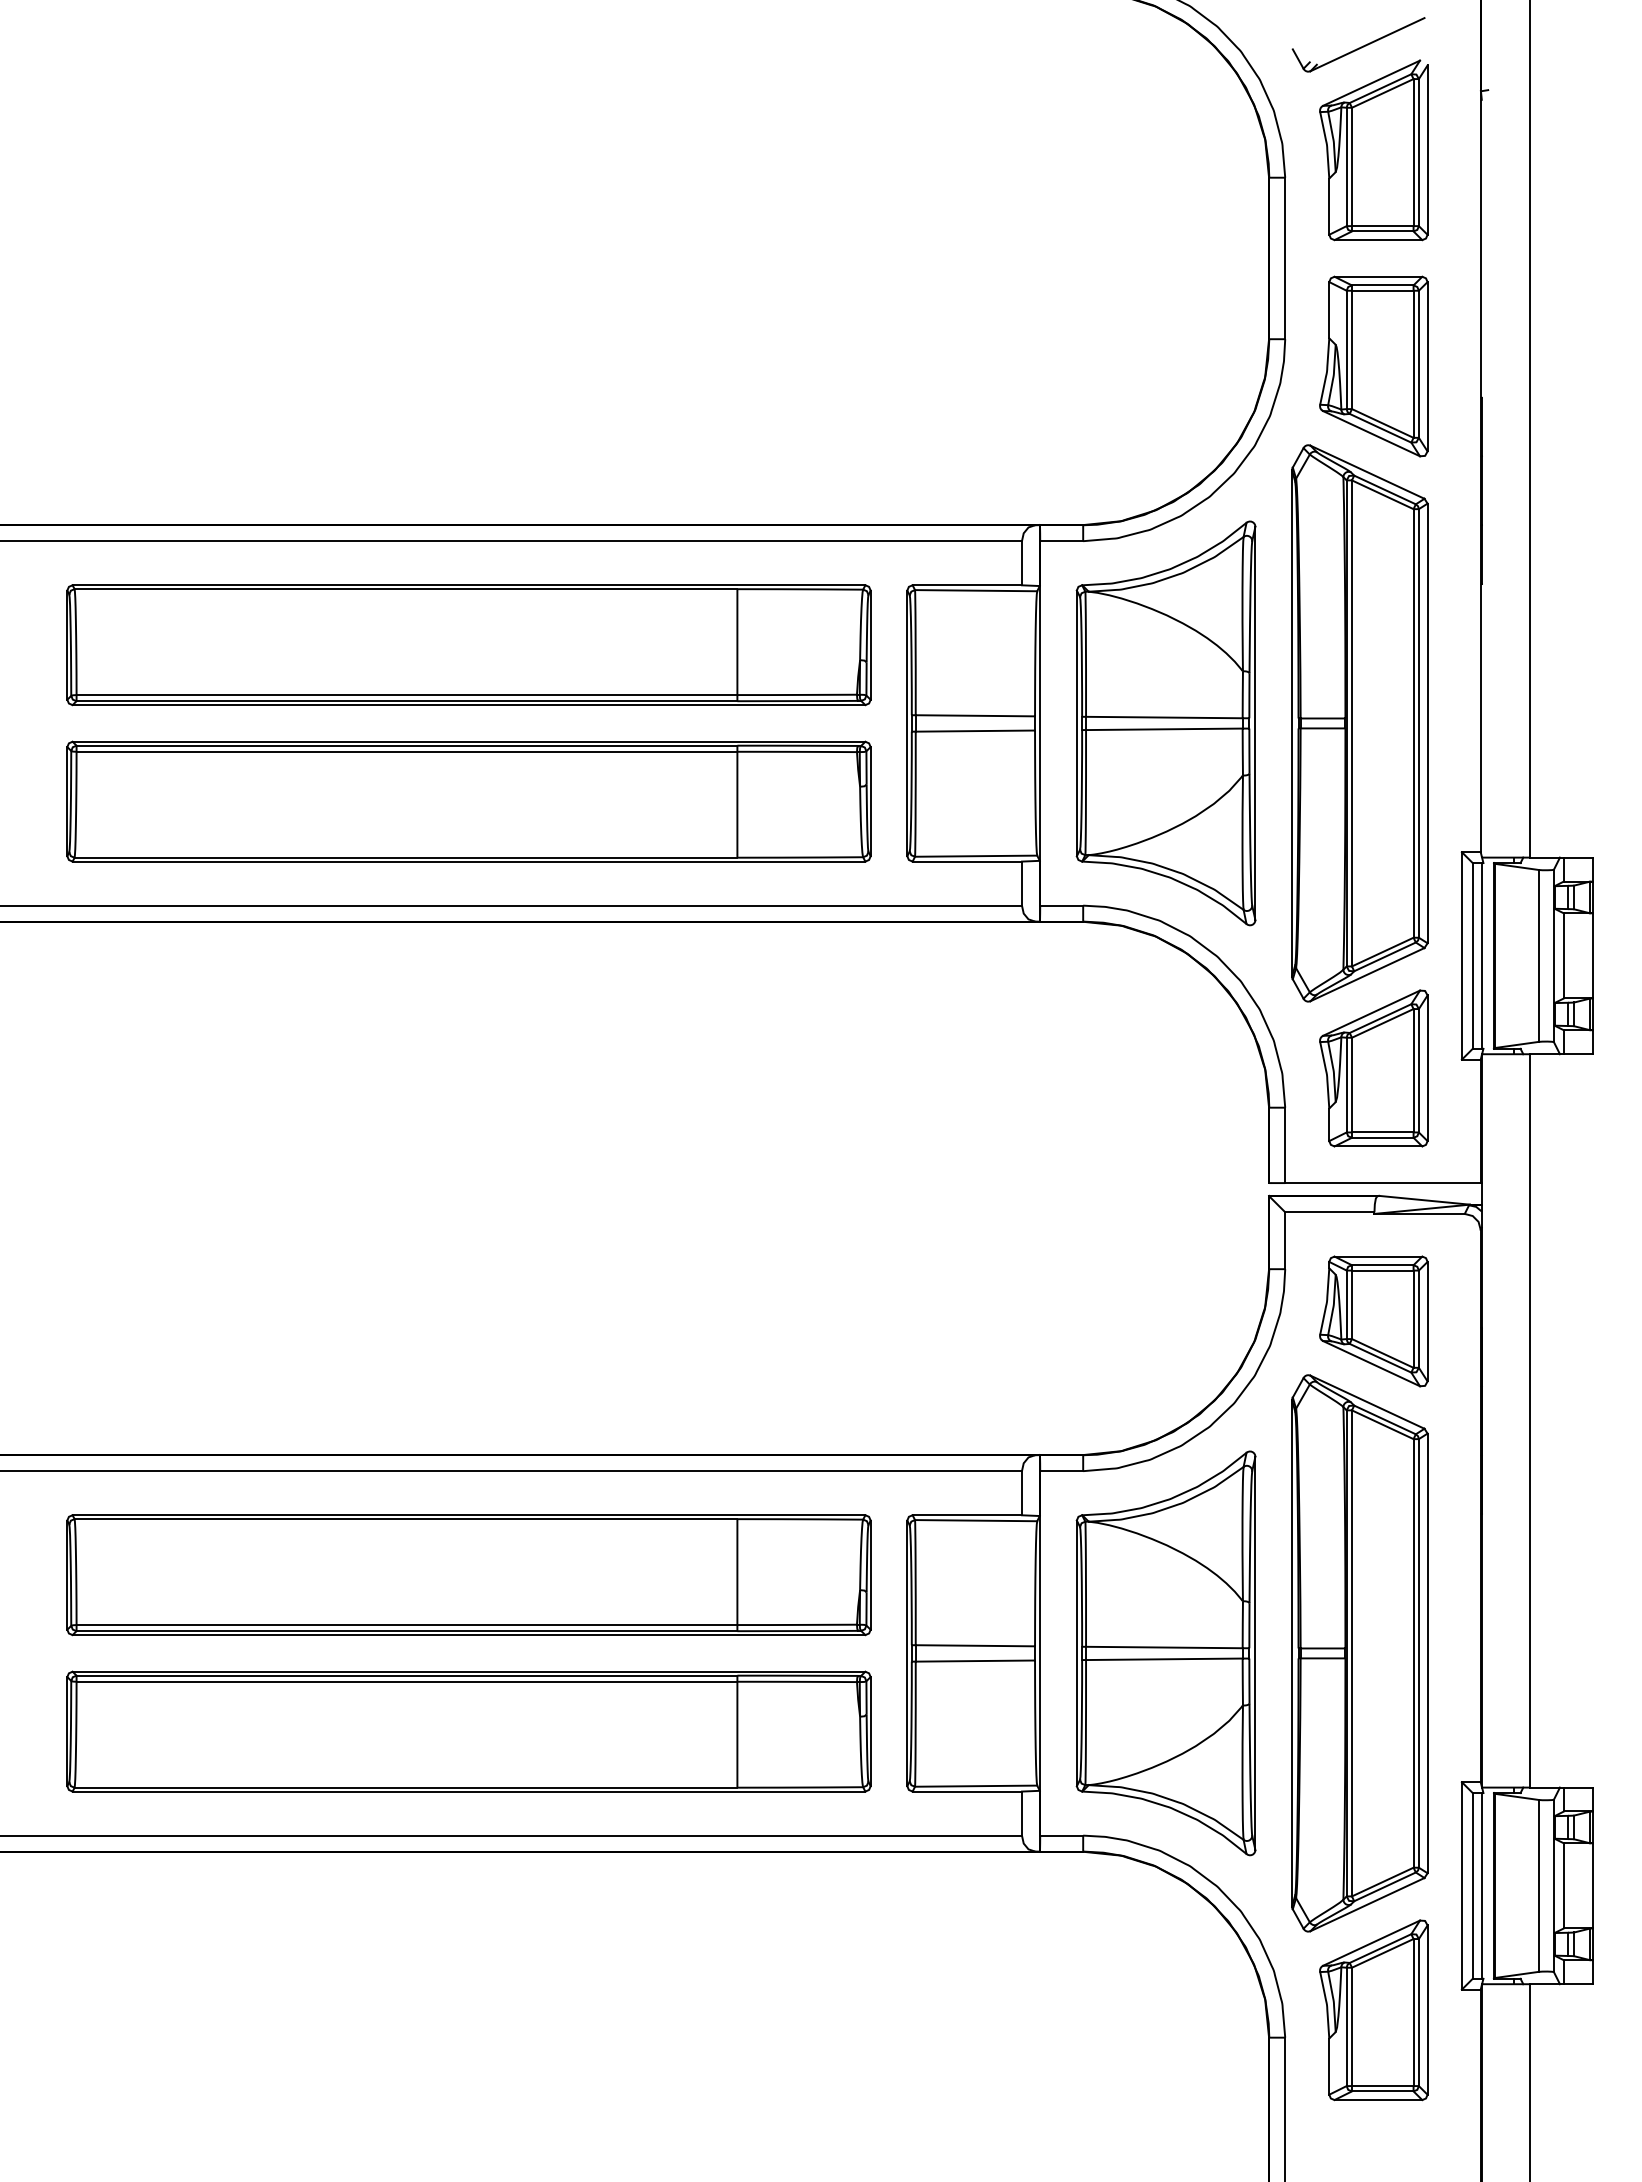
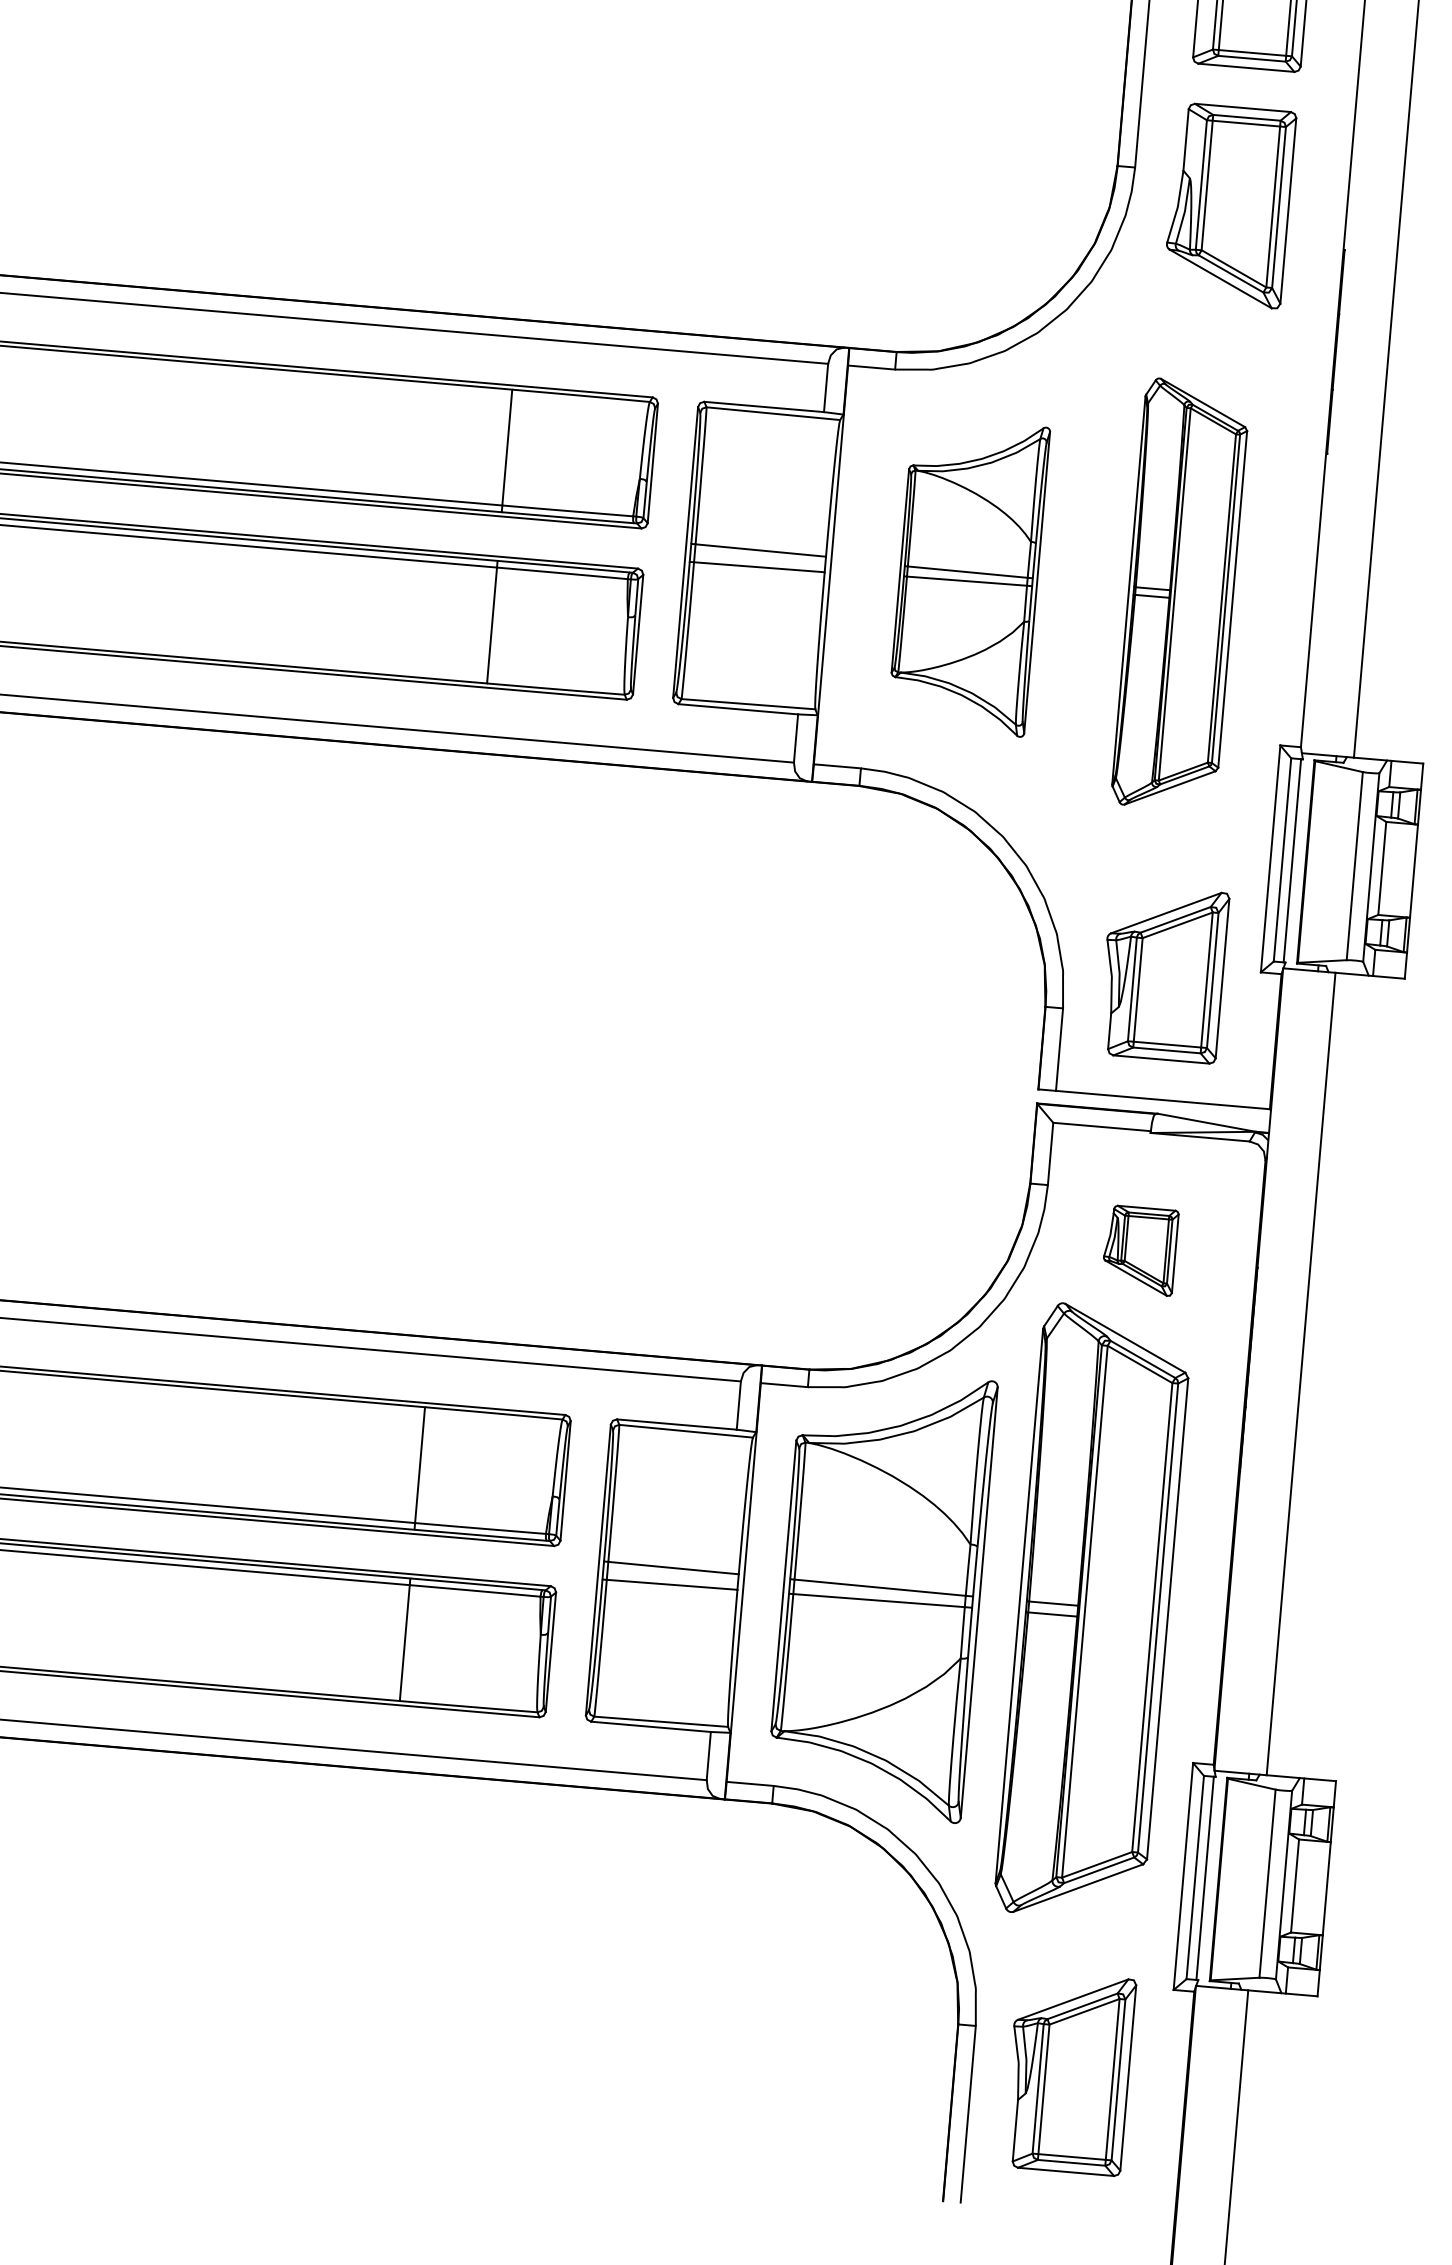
part: (1165, 723) -> (968, 576), size x0.7
part: (1359, 723) -> (1180, 594), size x0.7
part: (1373, 1321) -> (1139, 1250), size x0.6
part: (1373, 2010) -> (1069, 2073), moved

